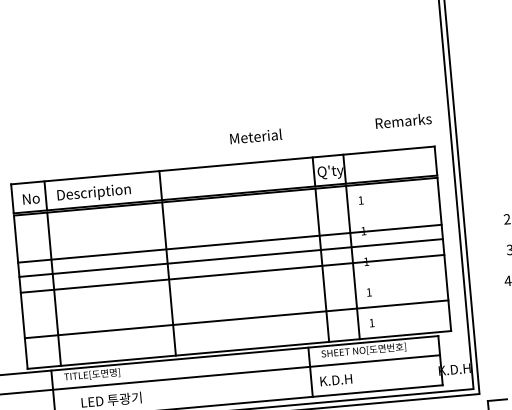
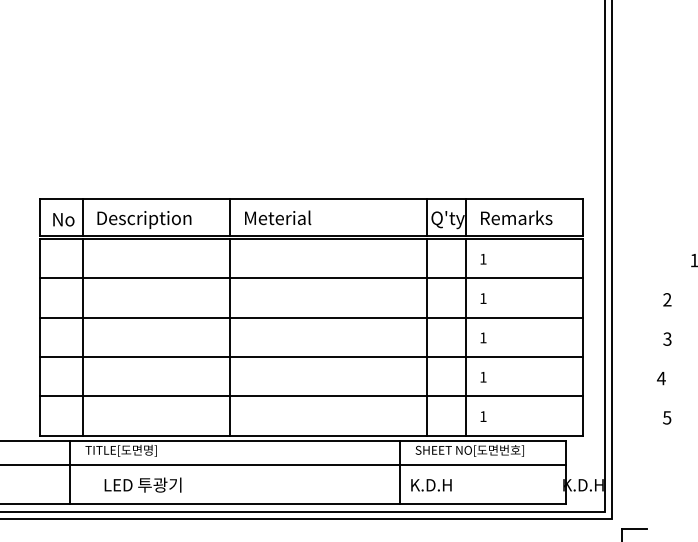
text: (403, 120) -> (516, 217), moved
text: (256, 136) -> (278, 217), moved
line: (229, 243) -> (311, 278), moved
line: (232, 274) -> (311, 357), moved

